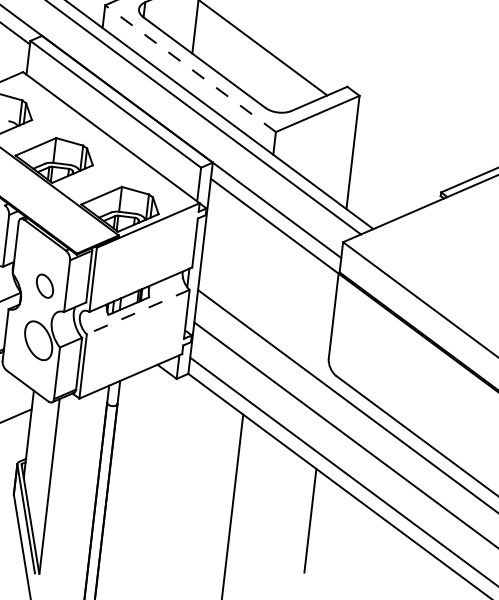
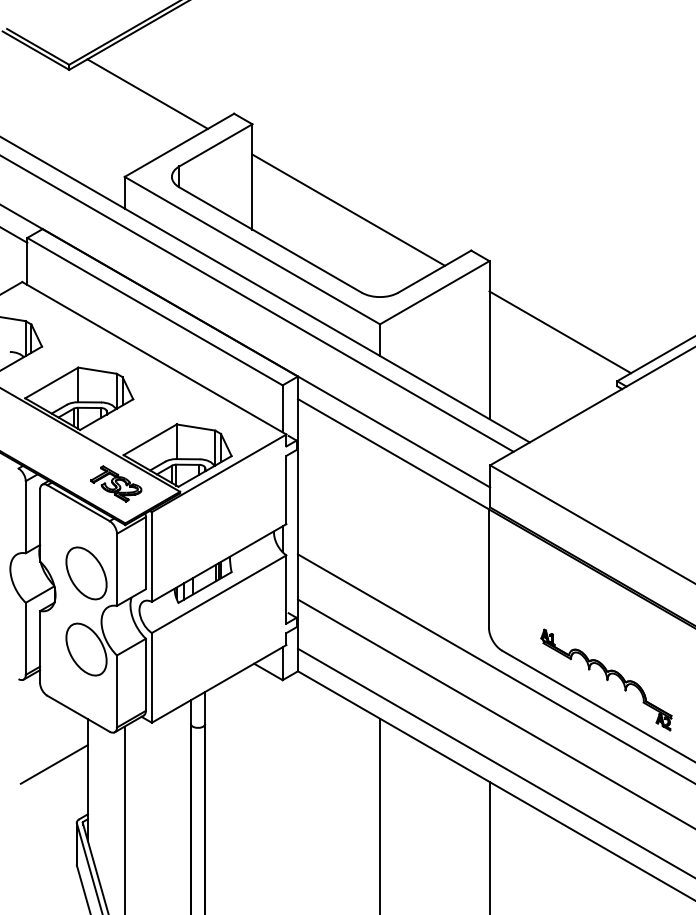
line: (189, 68) -> (251, 250), dashed -> solid
line: (404, 152) -> (560, 332), added
part: (73, 224) -> (116, 483), added
part: (44, 286) -> (86, 573), size x1.67
line: (138, 312) -> (219, 594), dashed -> solid
part: (408, 405) -> (606, 679), added

